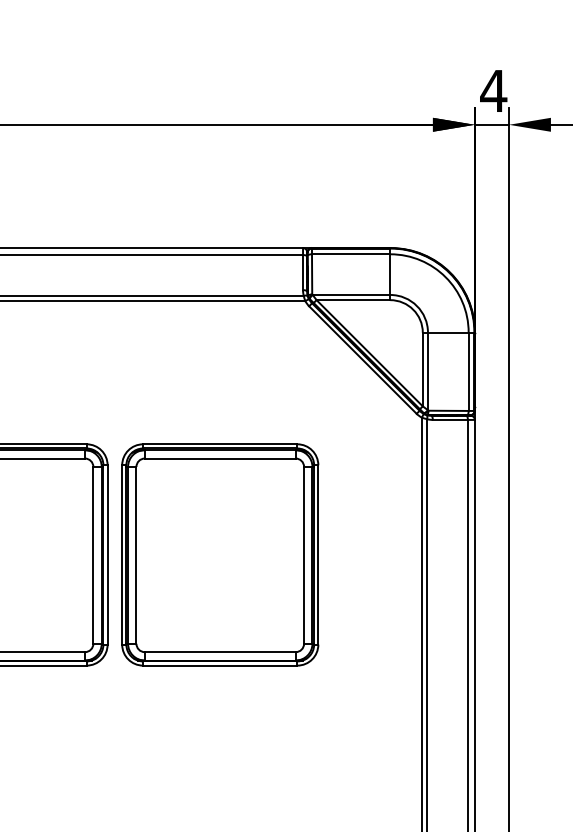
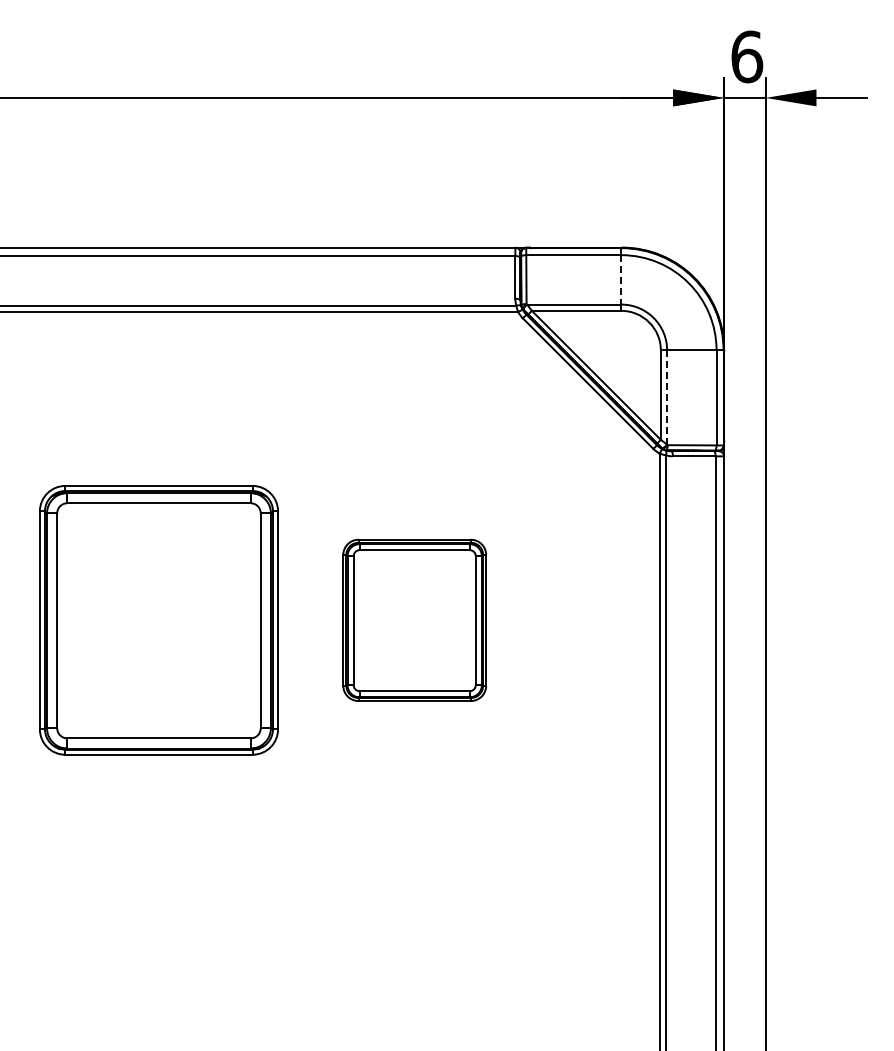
text: (493, 90) -> (746, 56), 4 -> 6
line: (390, 274) -> (621, 279), solid -> dashed
line: (428, 371) -> (667, 397), solid -> dashed
part: (219, 555) -> (414, 620), size x0.6

